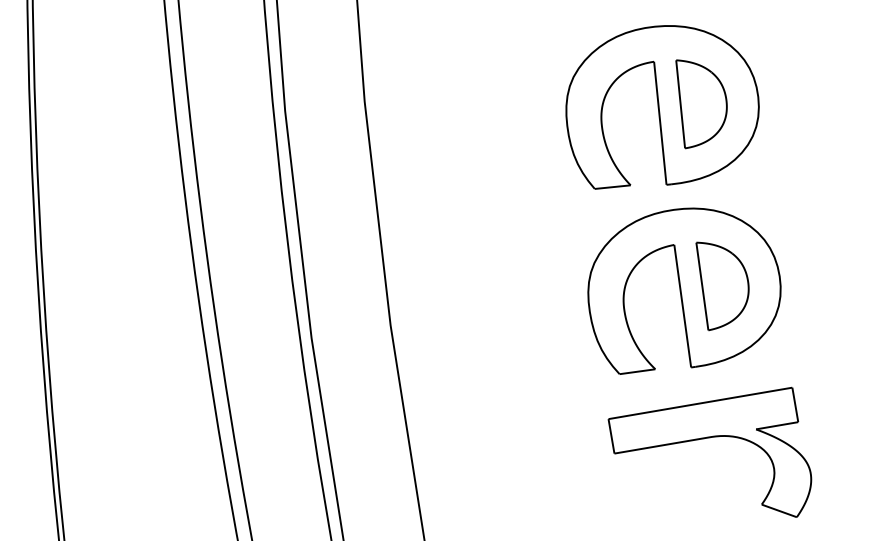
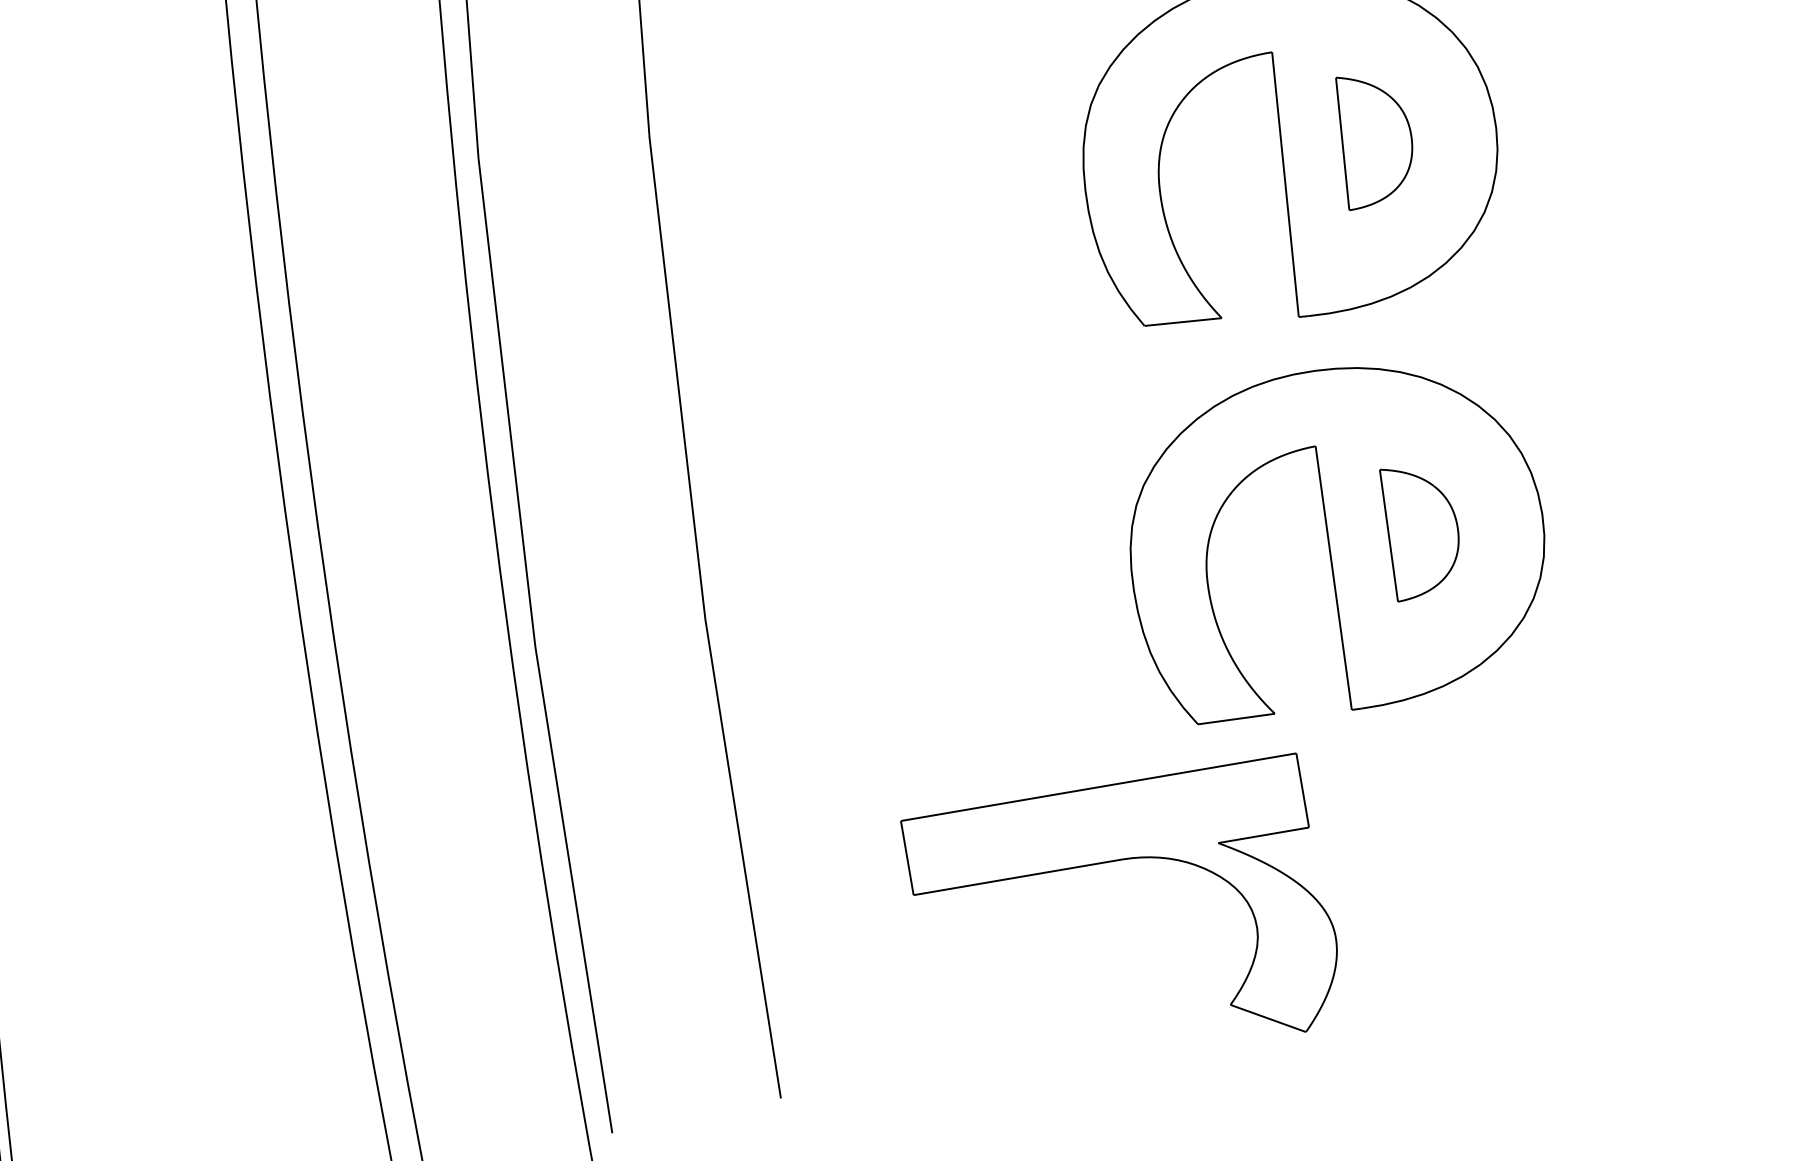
part: (701, 104) -> (1374, 144), size x0.7
part: (722, 286) -> (1419, 535), size x0.7
part: (709, 438) -> (1118, 862), moved

